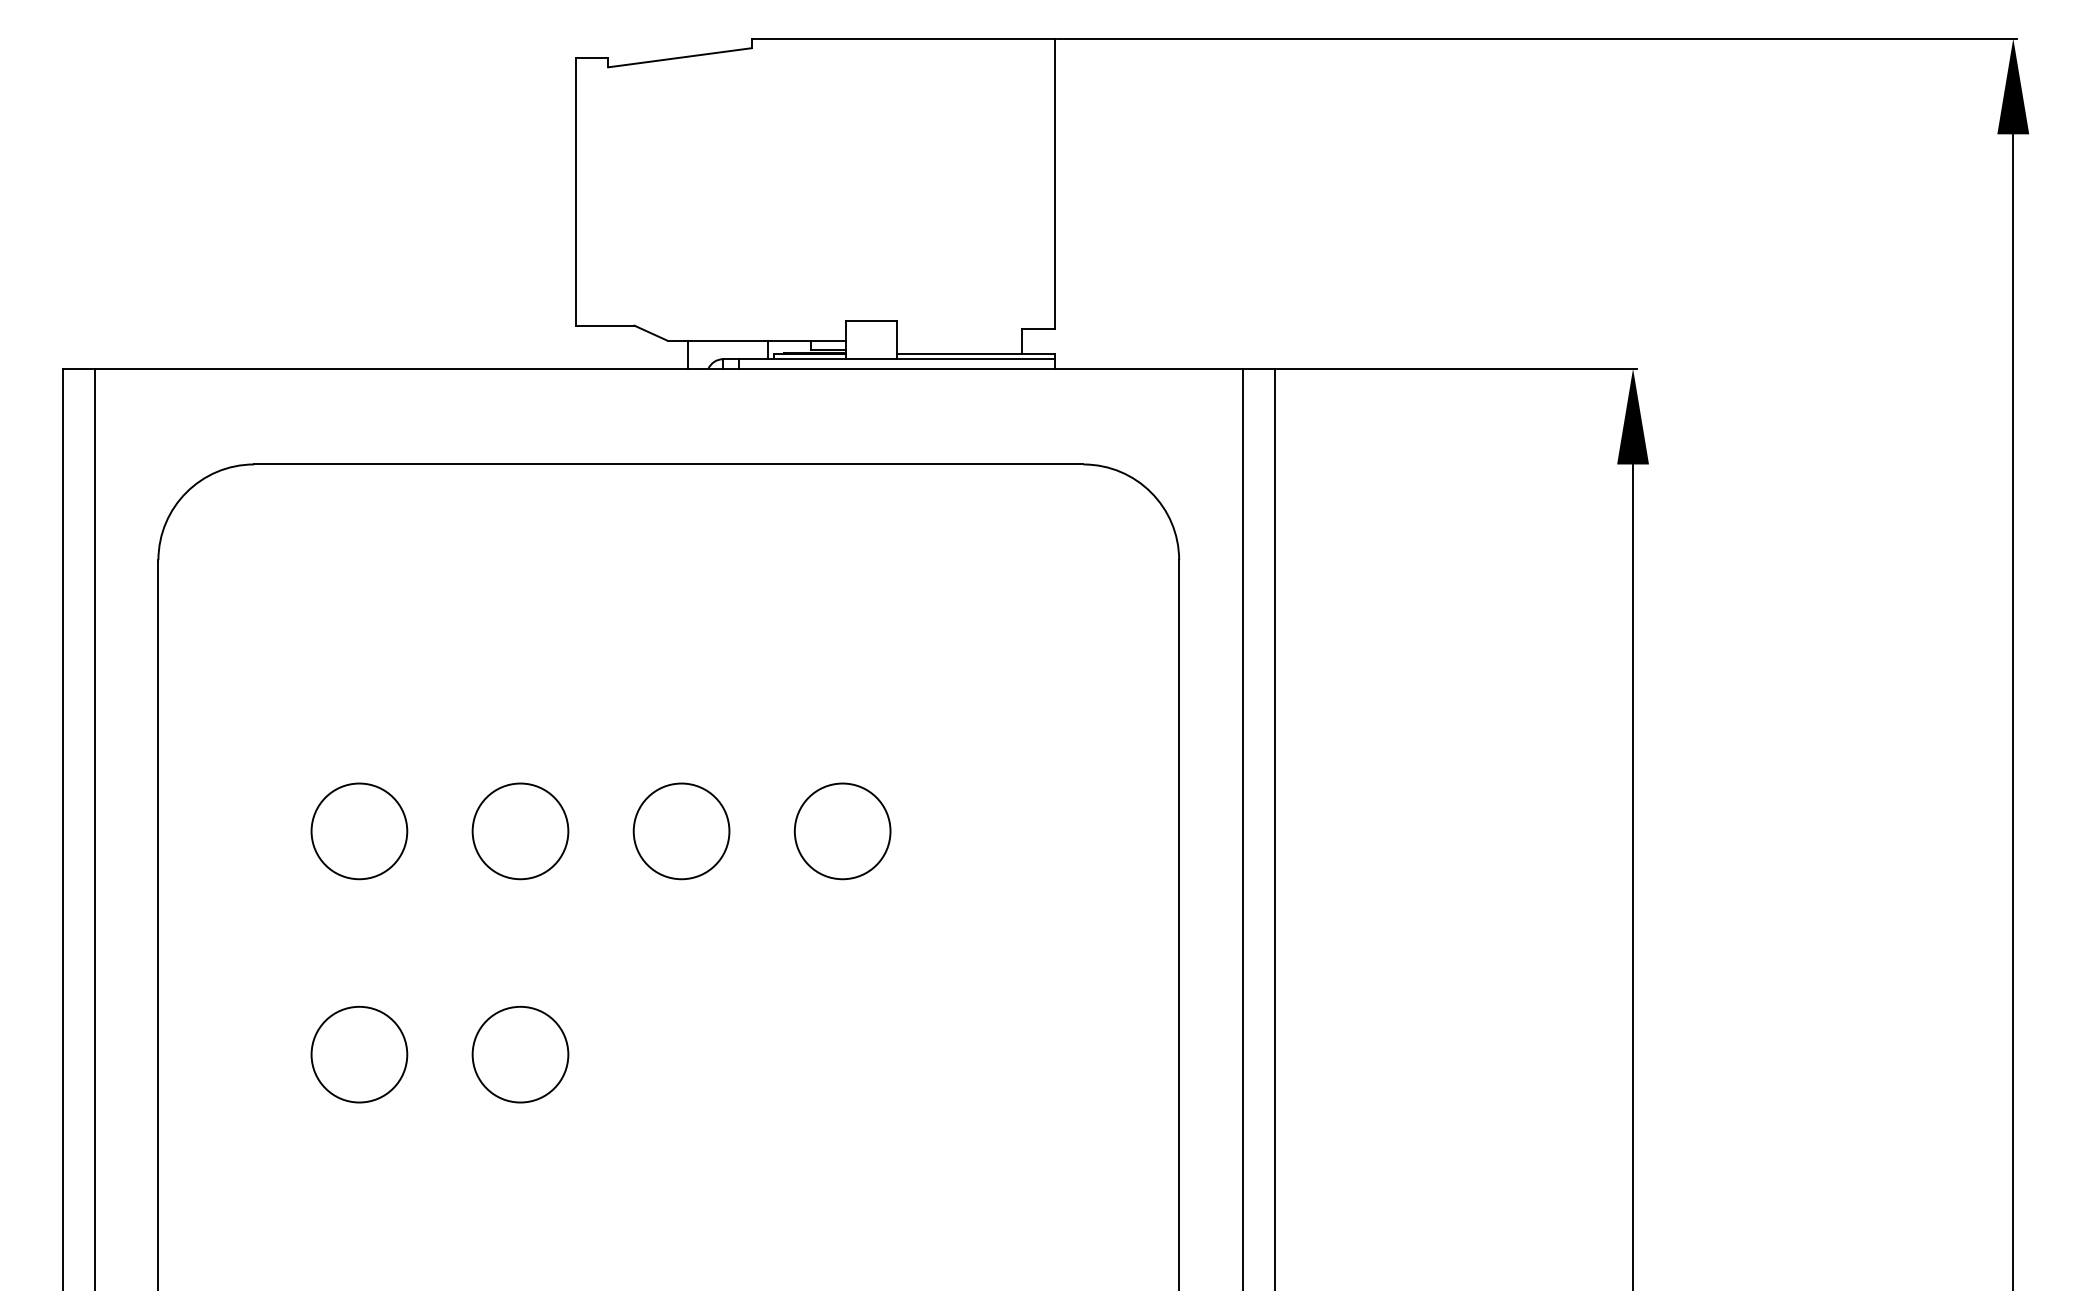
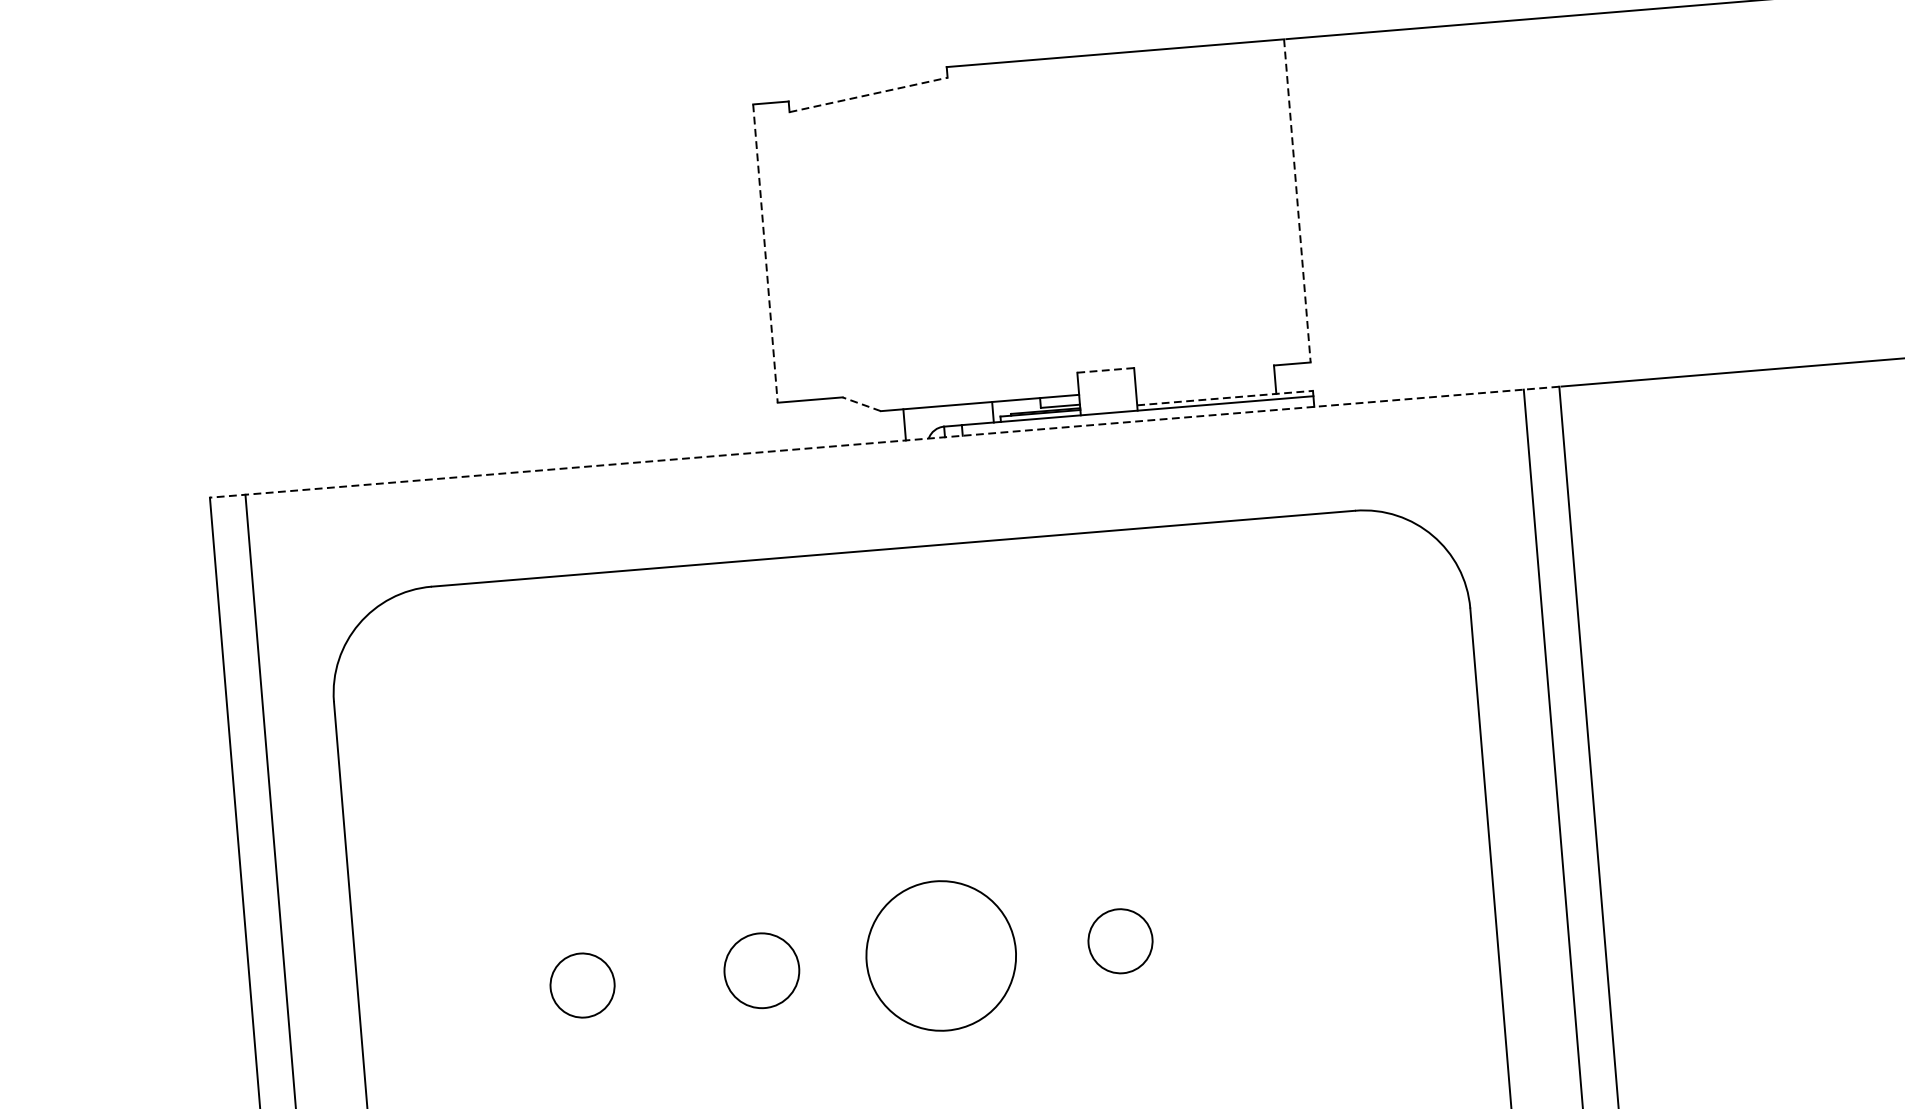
line: (680, 57) -> (869, 94), solid -> dashed
line: (1054, 184) -> (1297, 201), solid -> dashed
line: (576, 191) -> (765, 253), solid -> dashed
line: (871, 320) -> (1105, 369), solid -> dashed
line: (650, 333) -> (861, 404), solid -> dashed
line: (975, 354) -> (1224, 398), solid -> dashed
line: (668, 368) -> (884, 441), solid -> dashed
circle: (359, 831) -> (582, 985), size x0.6
circle: (520, 831) -> (761, 970), size x0.7
circle: (681, 831) -> (941, 956), size x1.4
circle: (842, 831) -> (1120, 941), size x0.6

